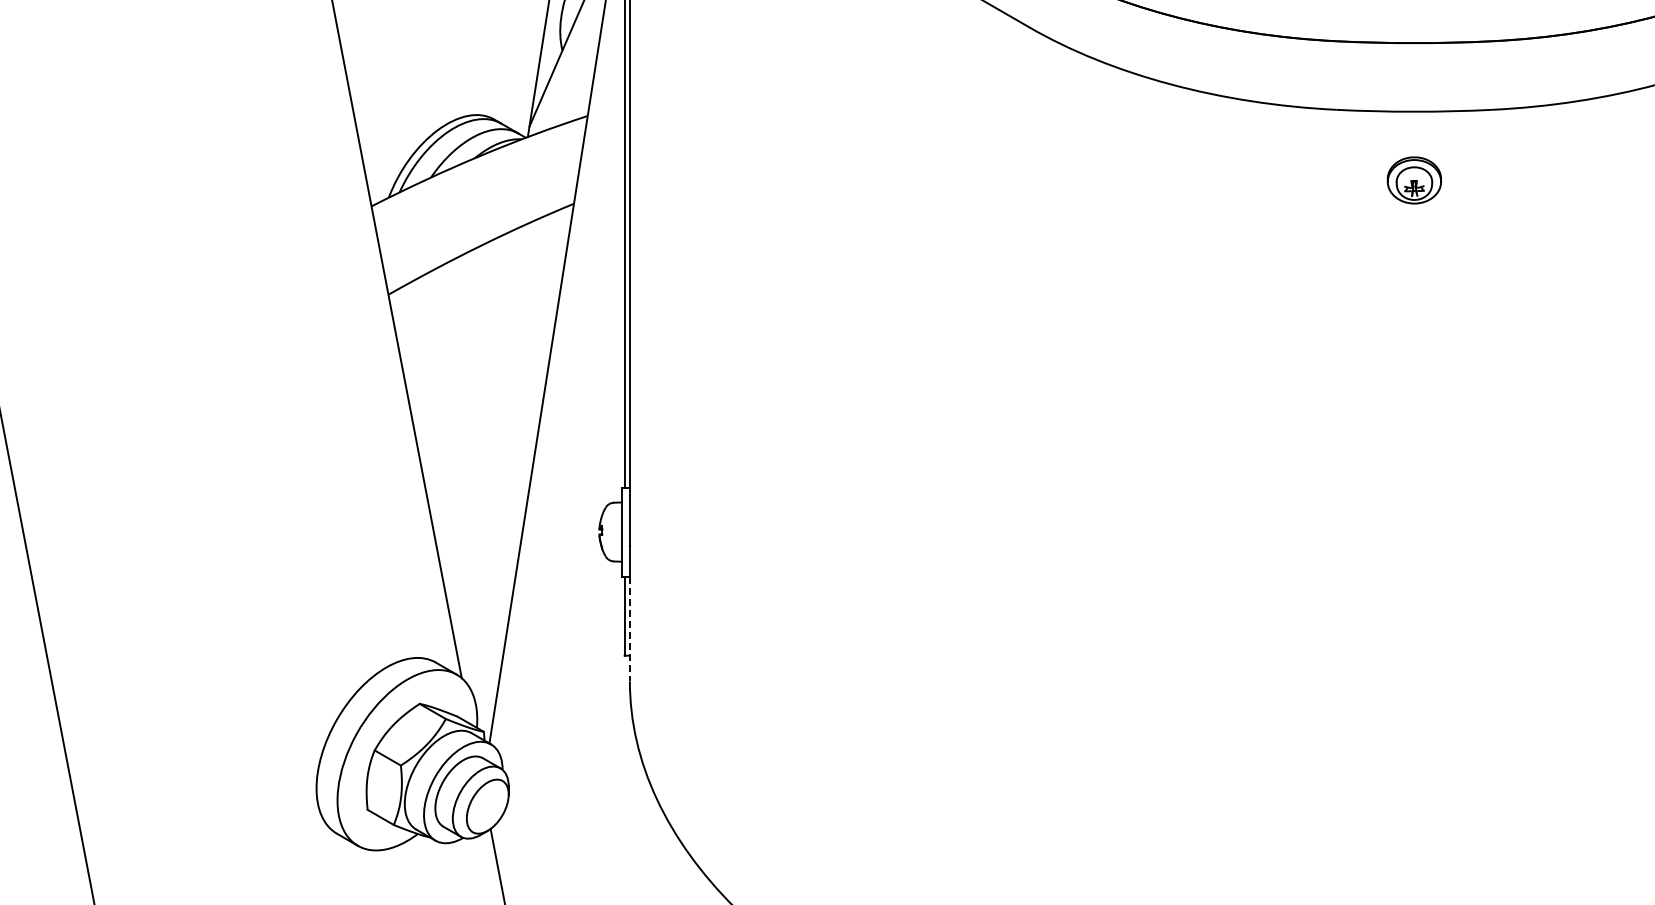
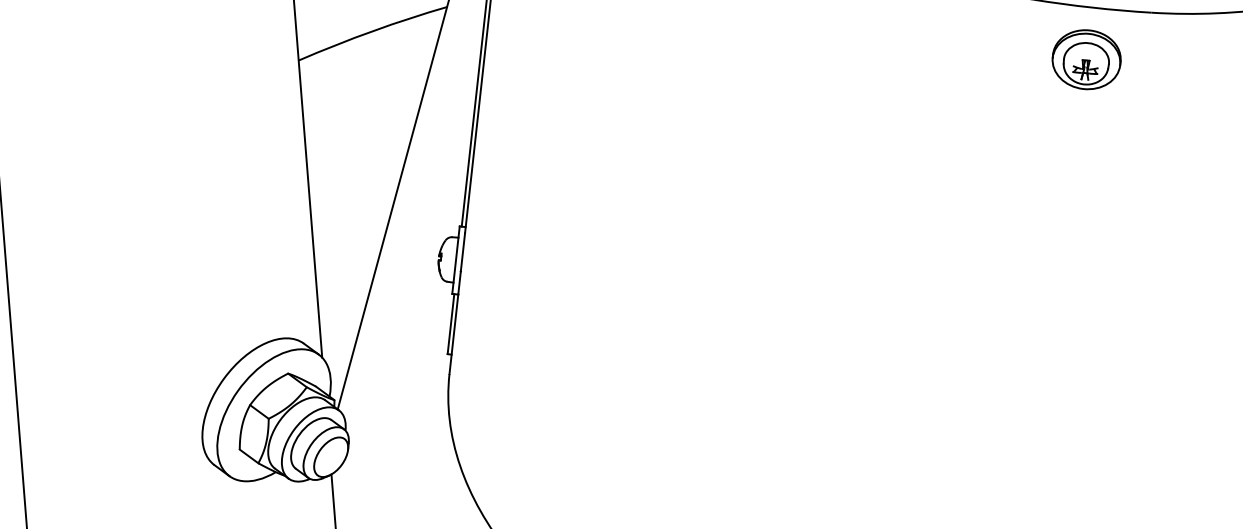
part: (1414, 180) -> (1086, 59), size x1.67
line: (629, 629) -> (453, 334), dashed -> solid

